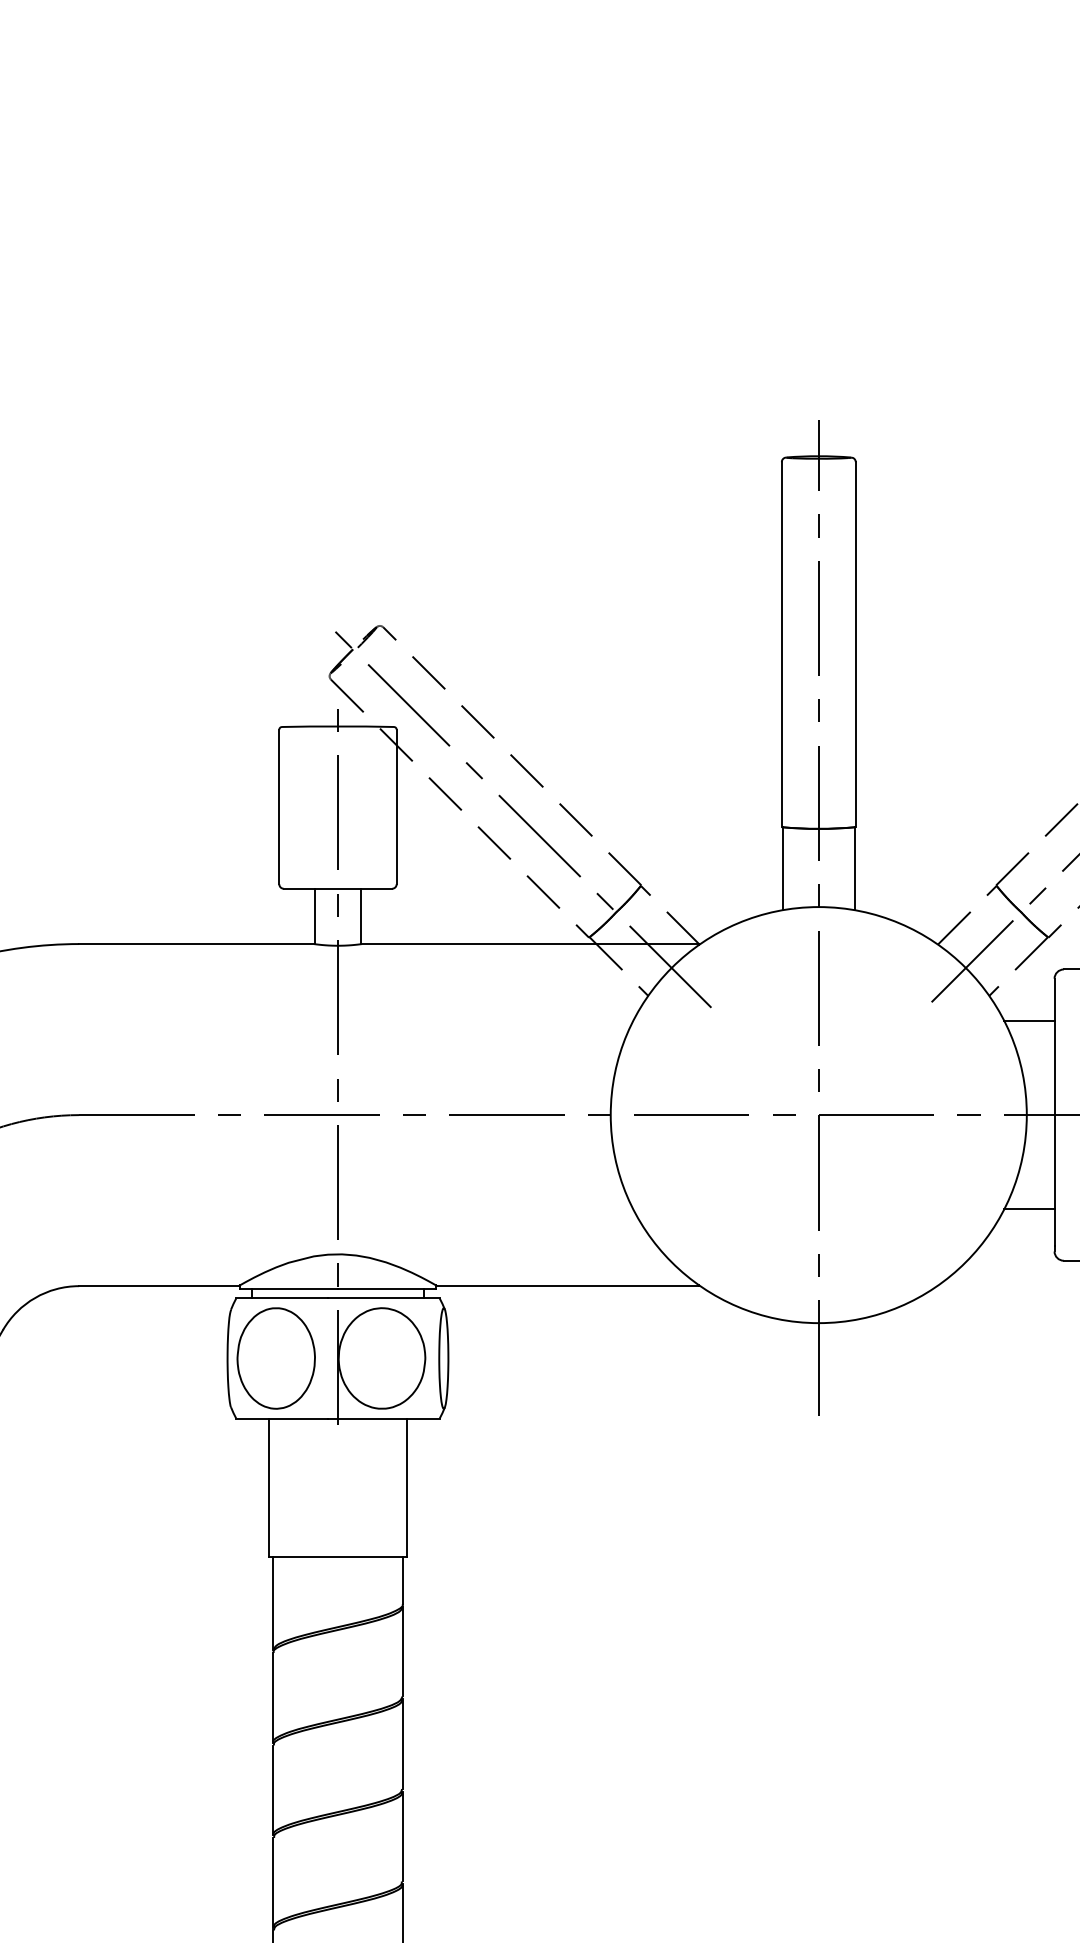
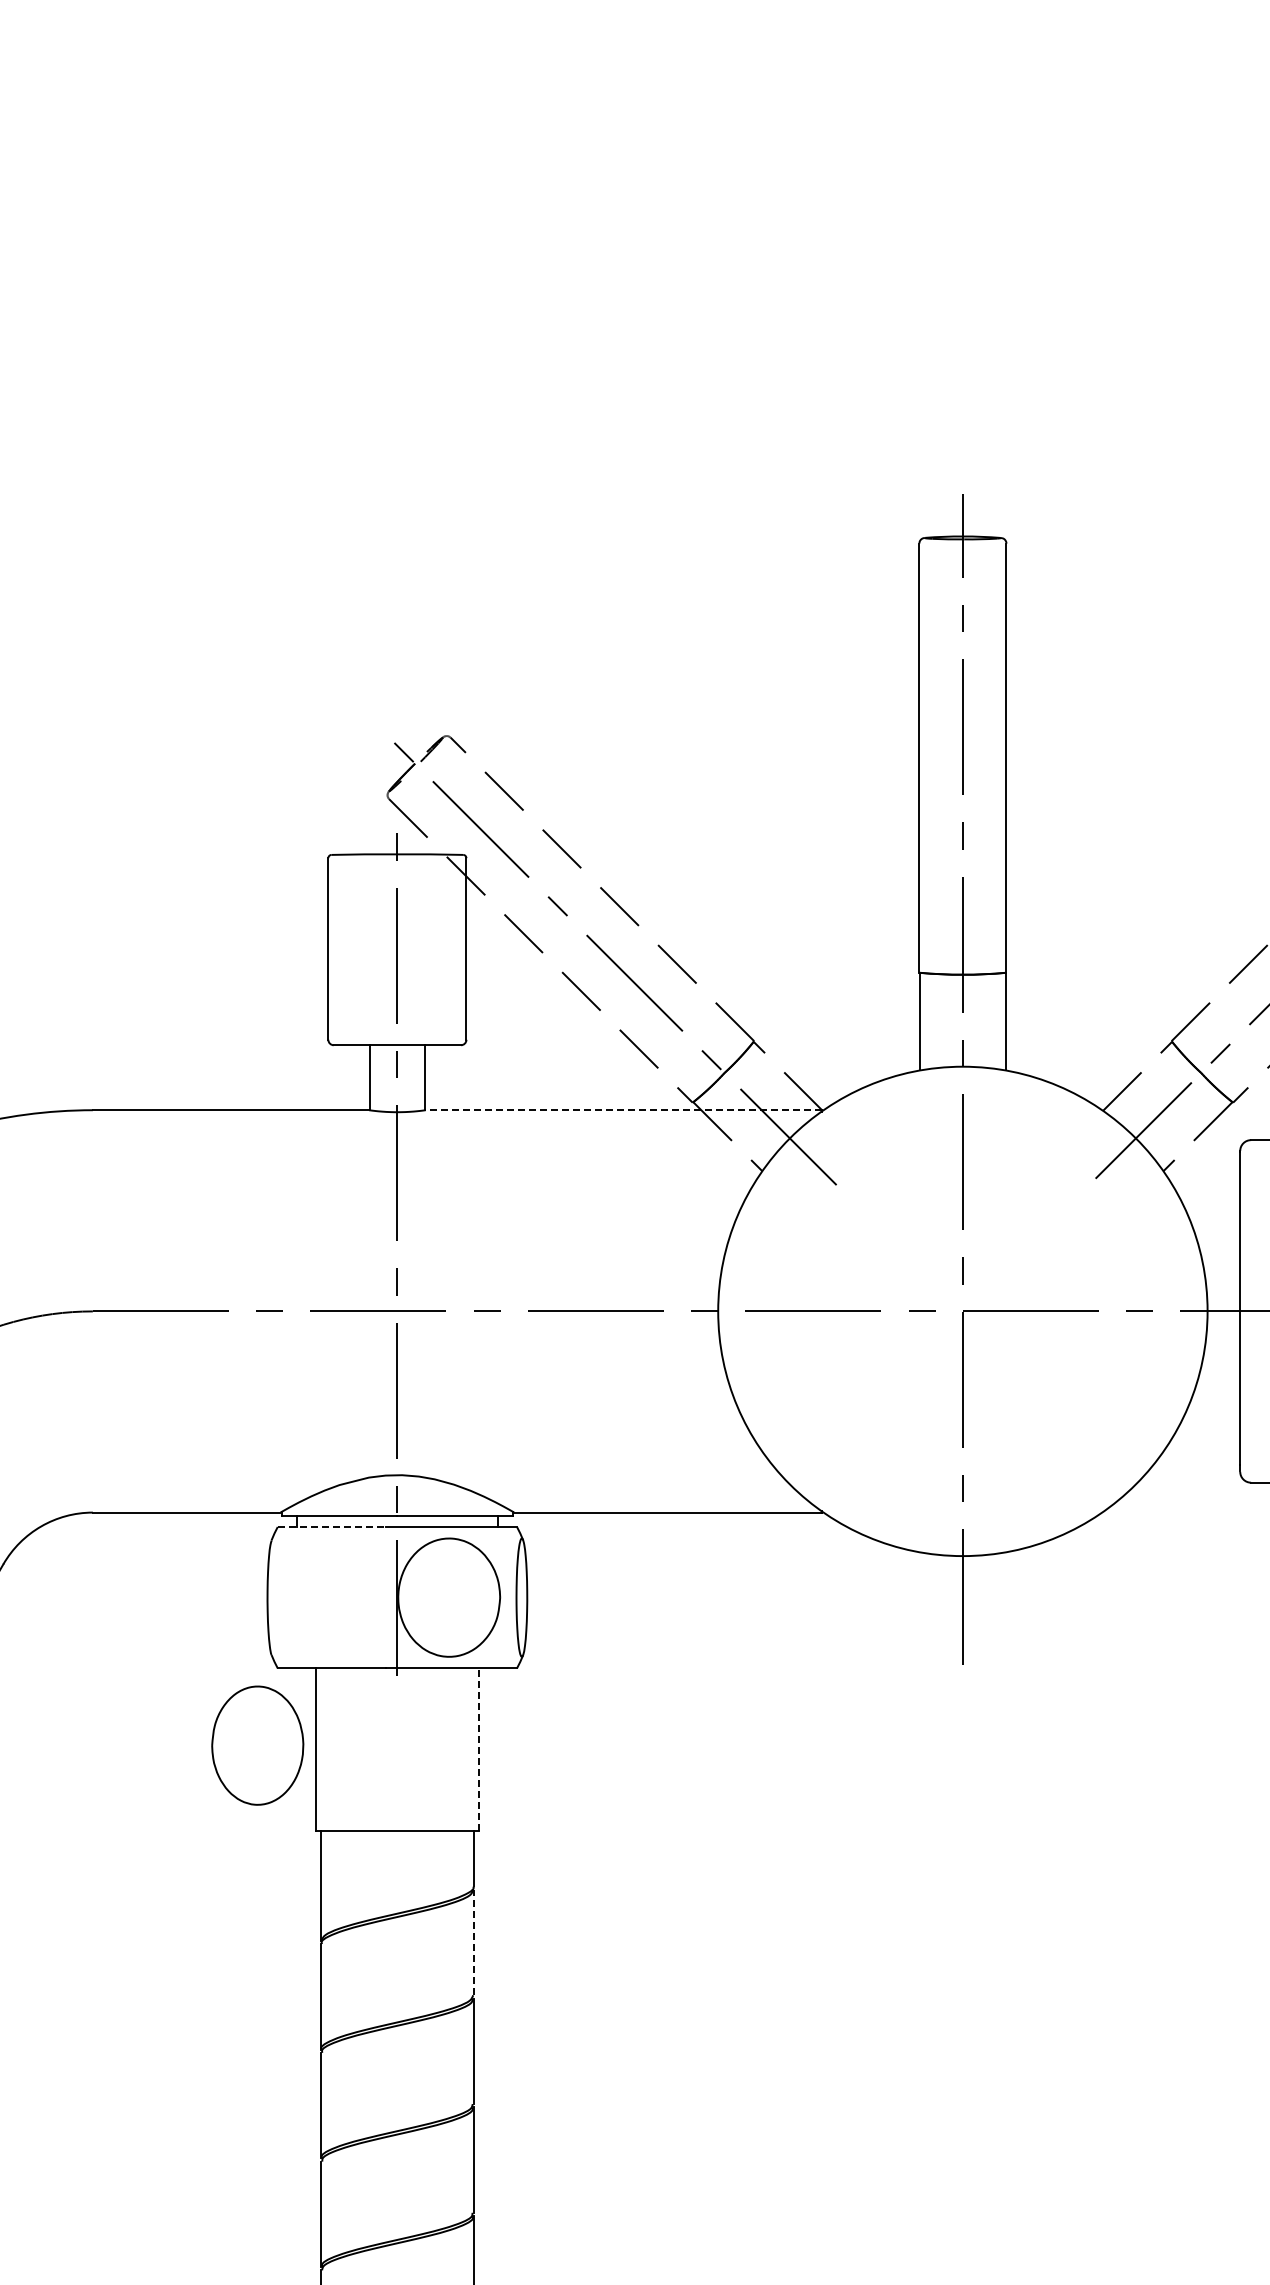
line: (529, 944) -> (622, 1110), solid -> dashed
line: (1029, 1021) -> (1210, 1201), removed
line: (1029, 1208) -> (1210, 1421), removed
line: (282, 1297) -> (332, 1526), solid -> dashed
part: (276, 1358) -> (257, 1745), moved
line: (406, 1487) -> (478, 1749), solid -> dashed
line: (402, 1651) -> (473, 1942), solid -> dashed

